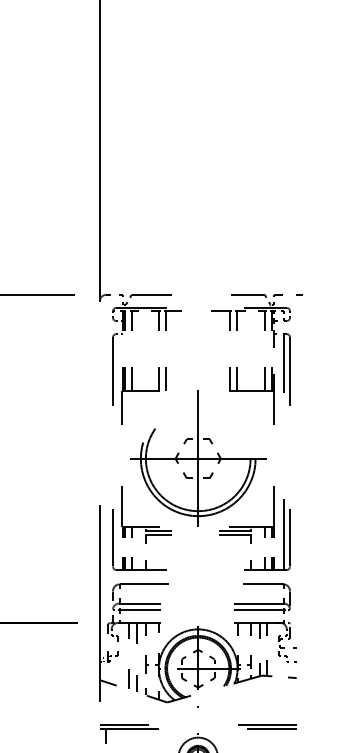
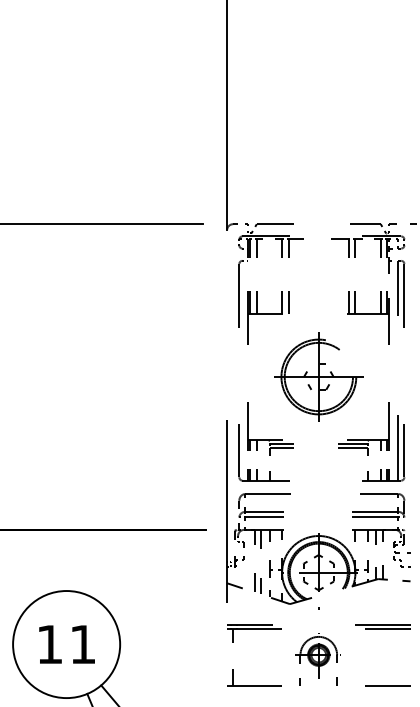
part: (197, 458) -> (318, 376), size x0.7

